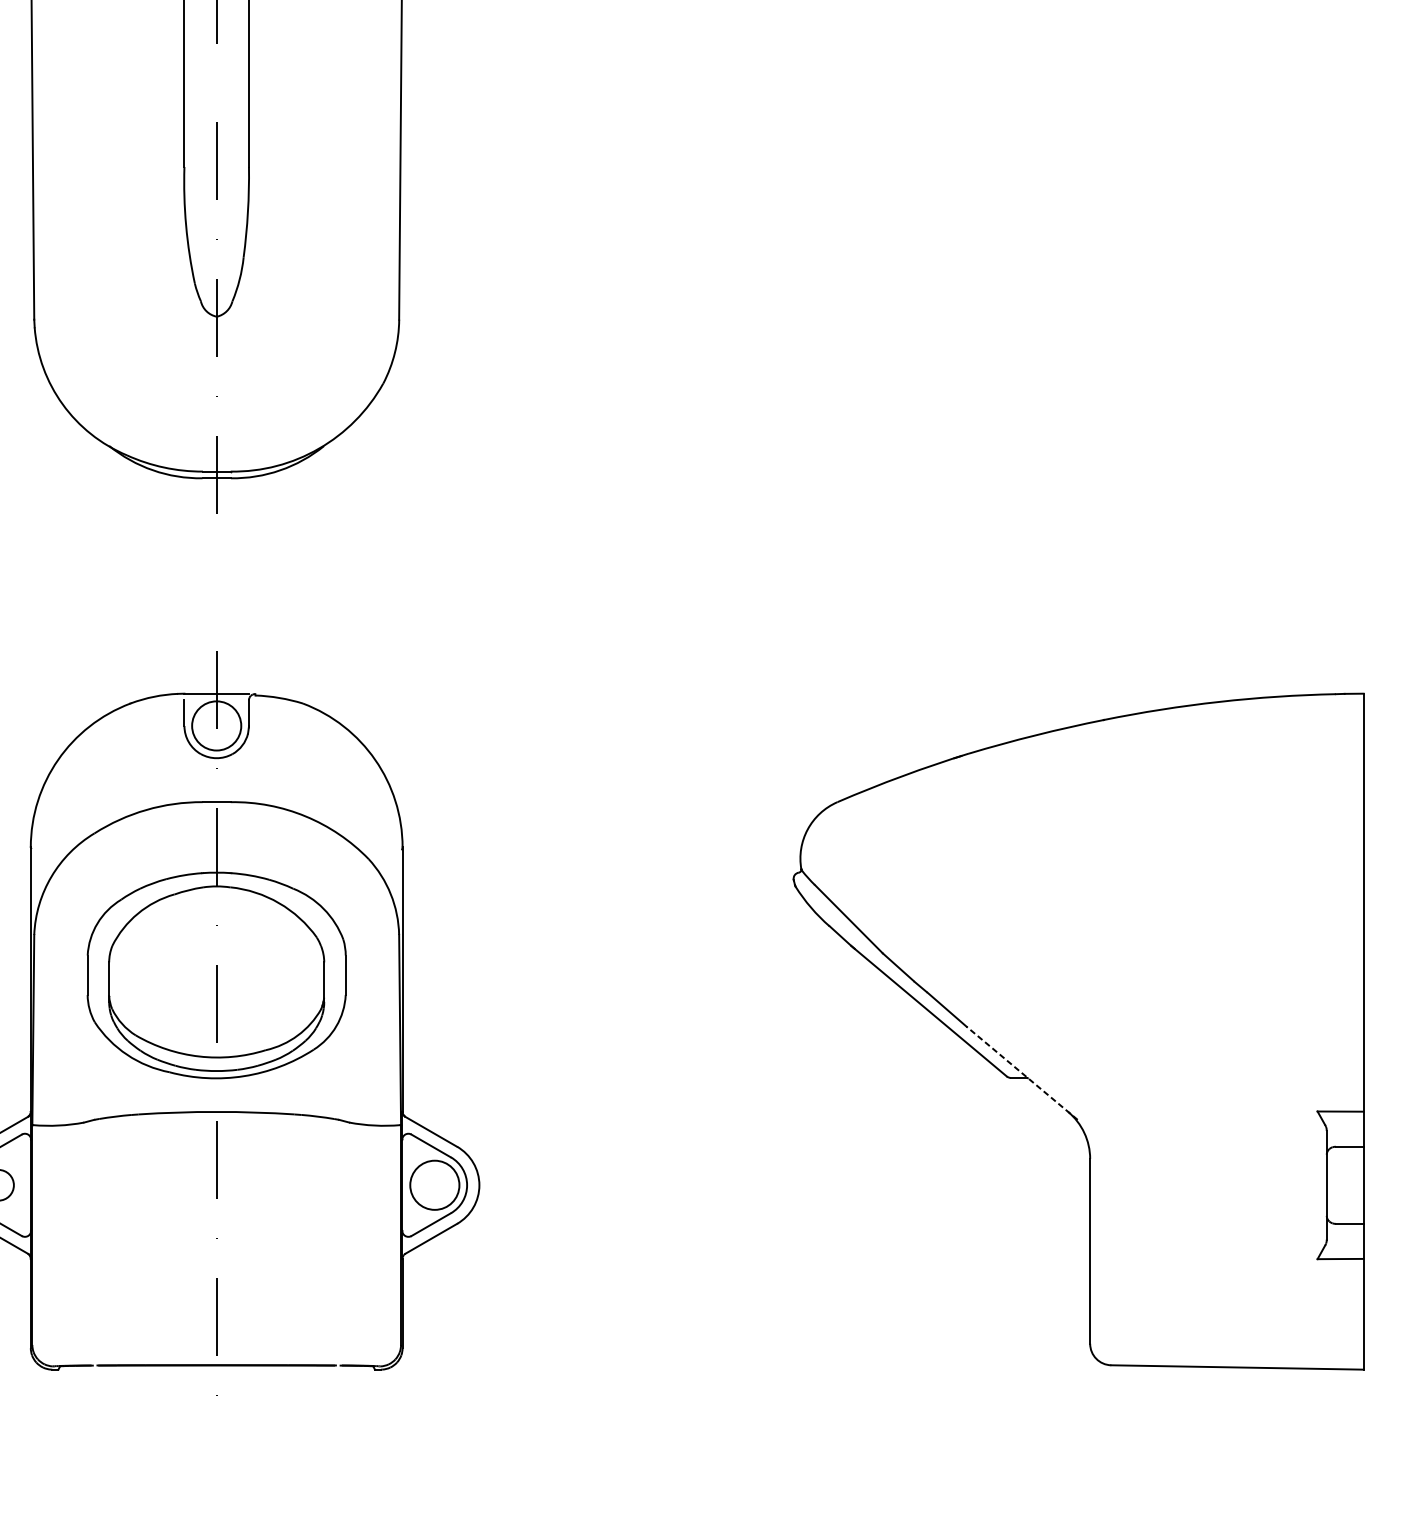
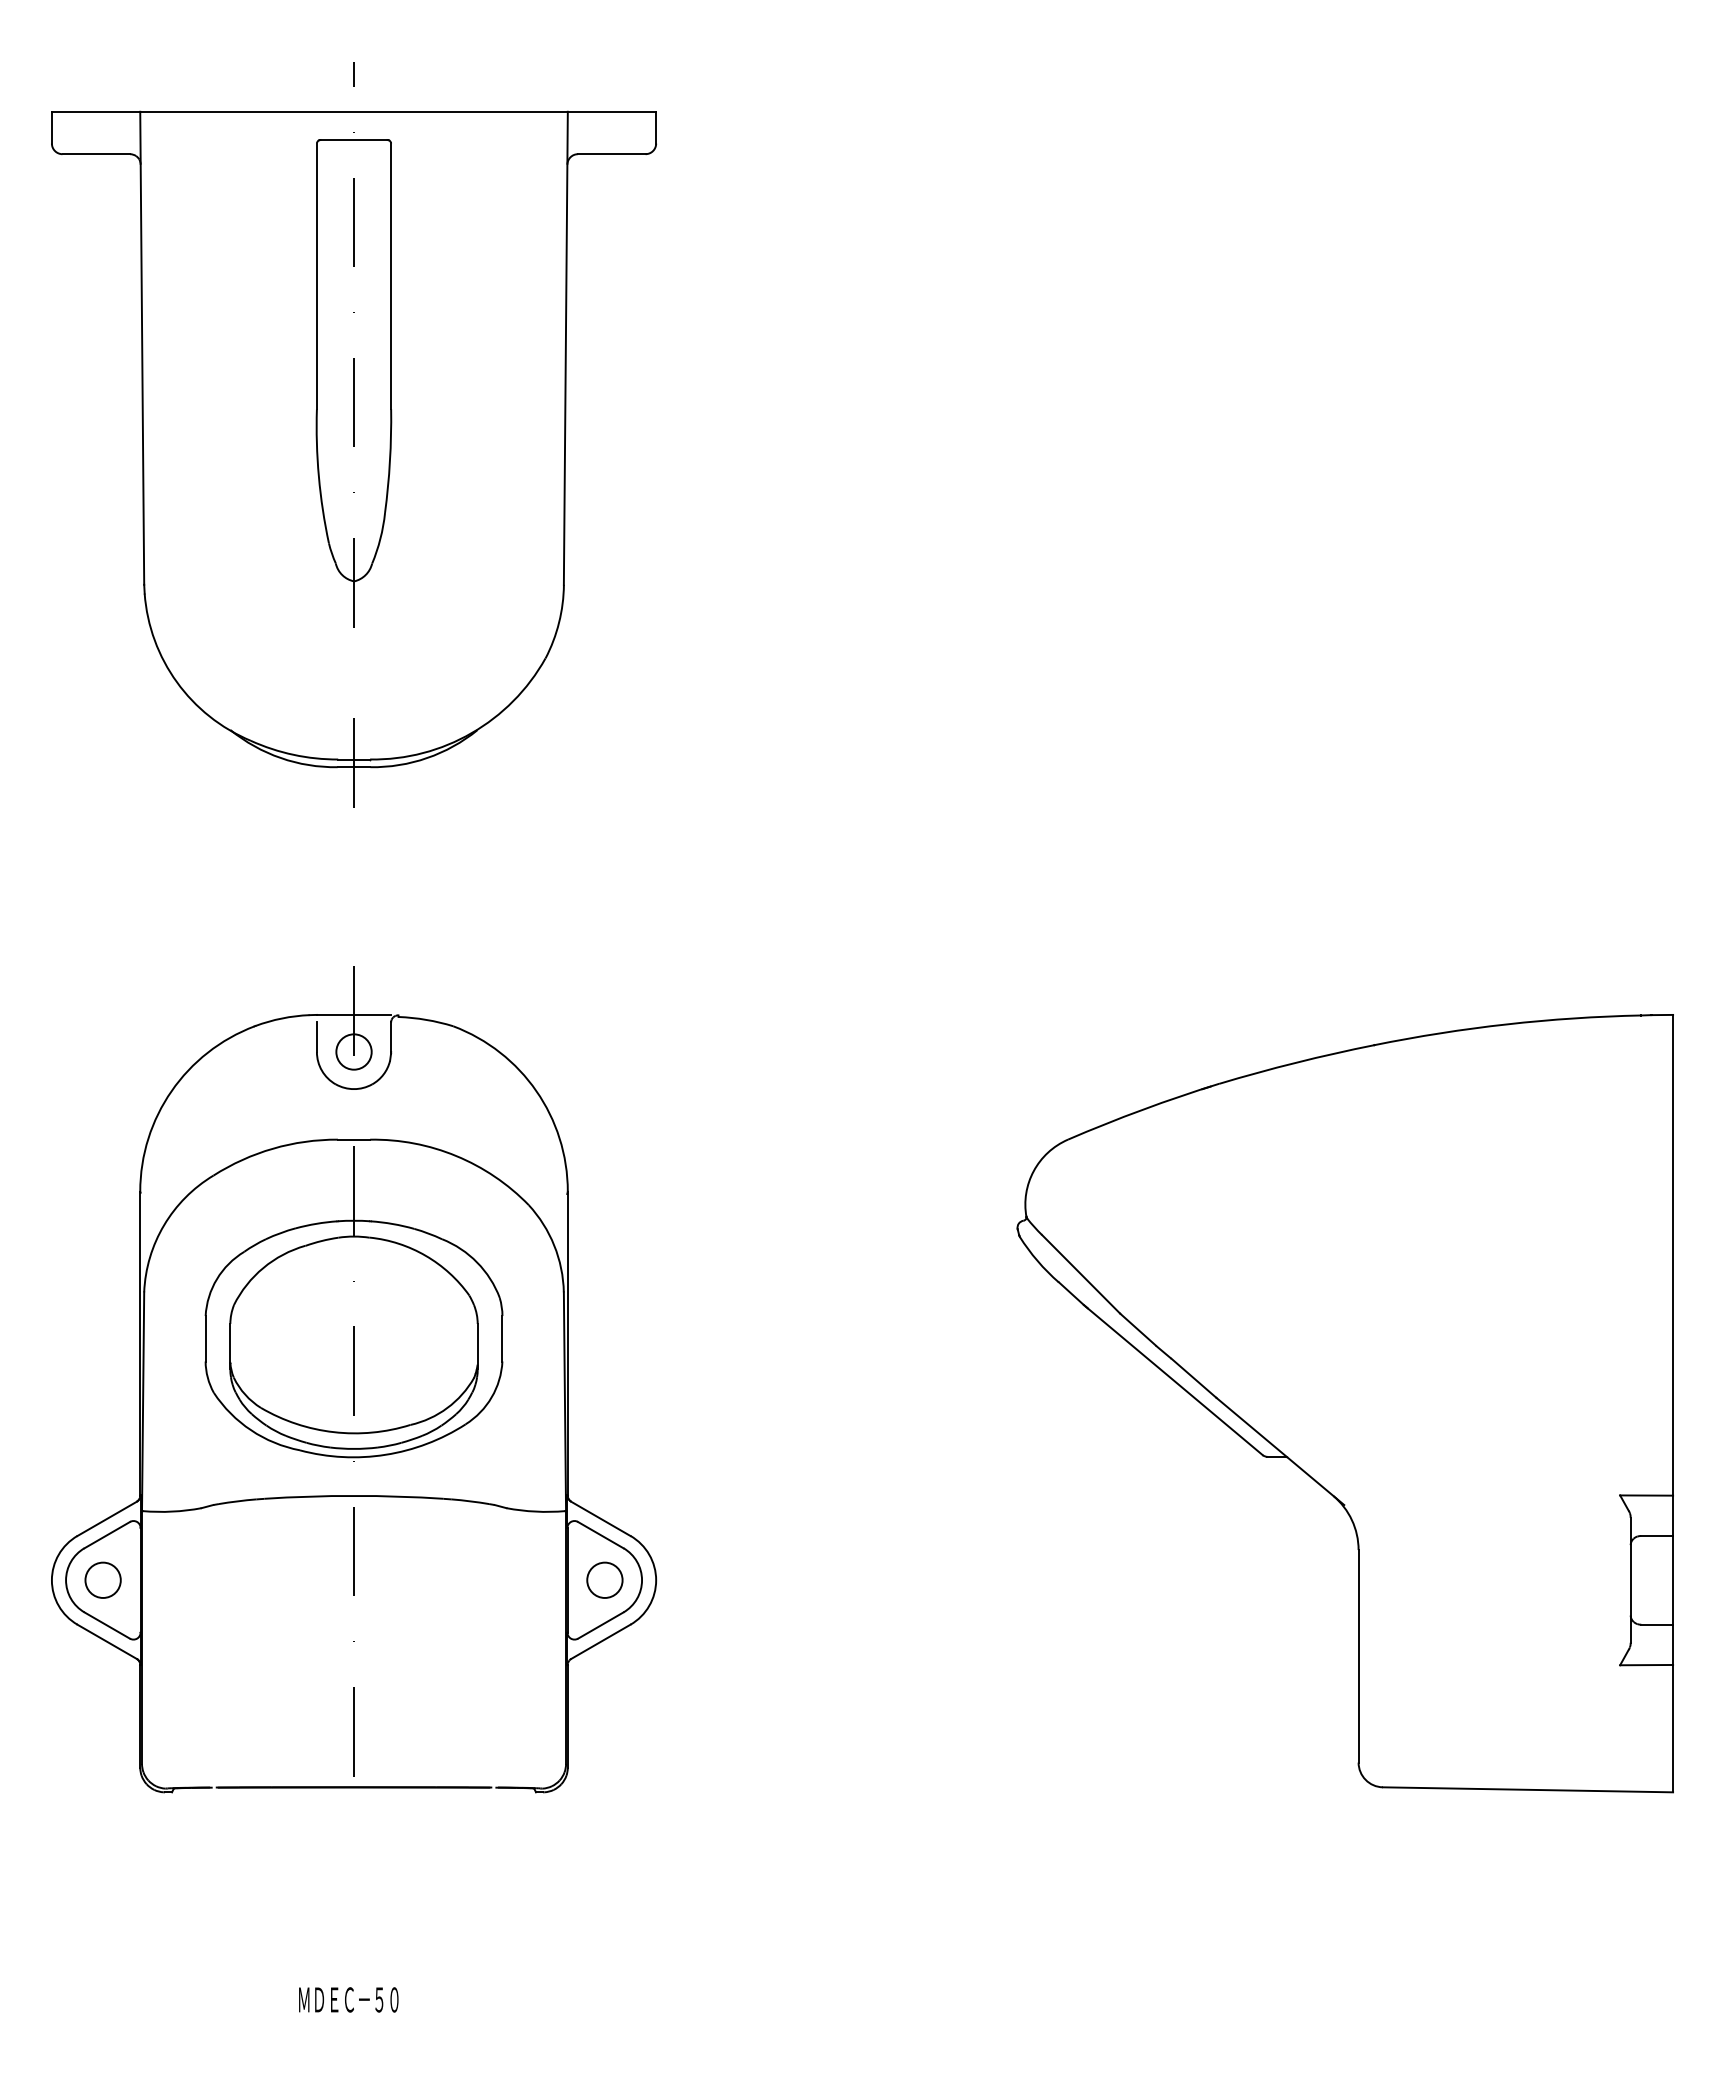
circle: (216, 725) -> (353, 1051), size x0.62
line: (1021, 1073) -> (1279, 1451), dashed -> solid
circle: (434, 1184) -> (604, 1579), size x0.62

